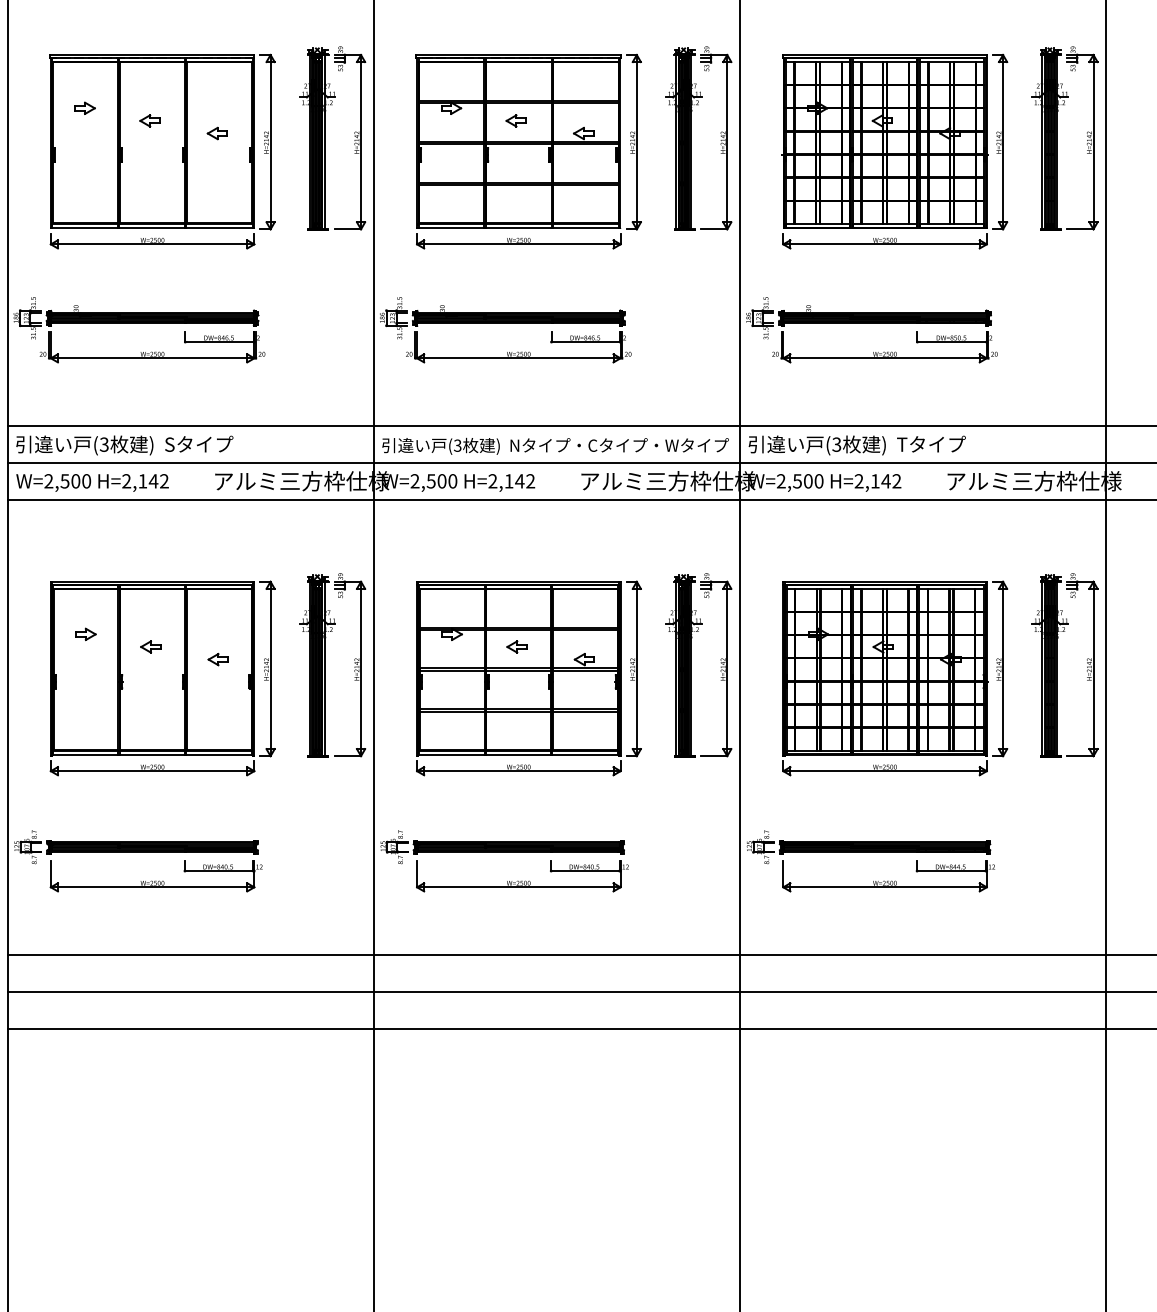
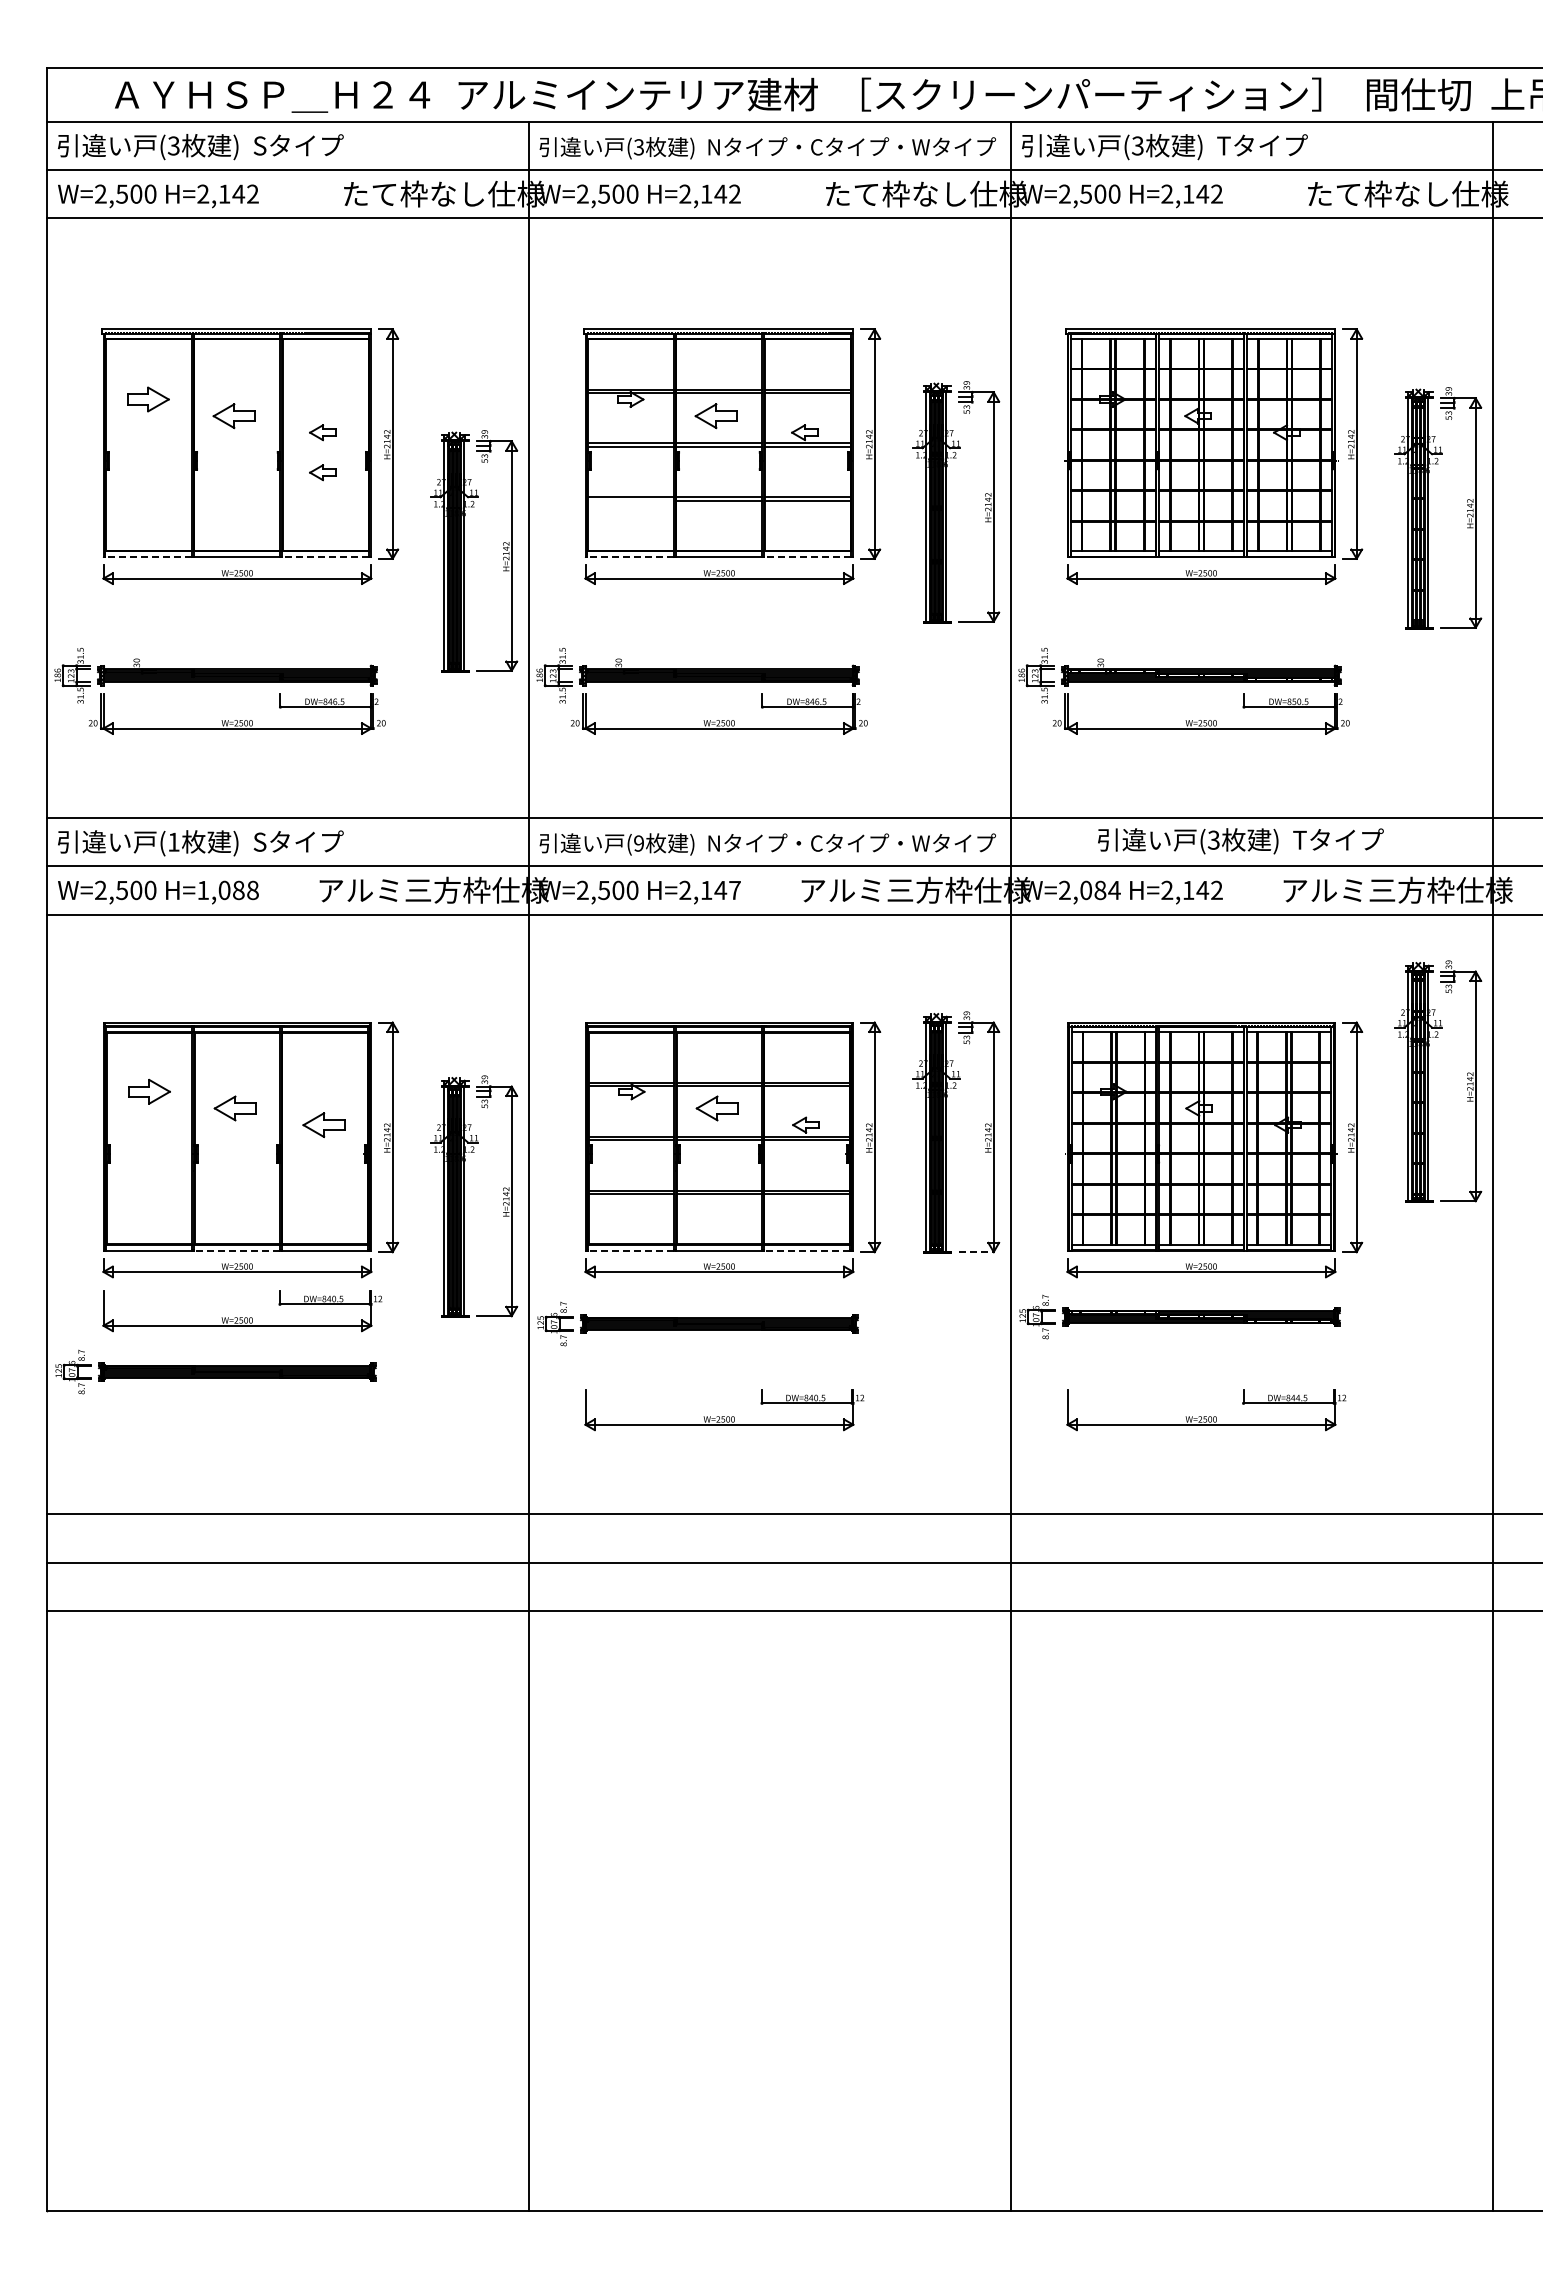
part: (85, 108) -> (148, 399), size x1.6
part: (149, 120) -> (233, 415), size x1.6
part: (515, 120) -> (715, 415), size x1.6
part: (325, 138) -> (464, 551), moved
part: (691, 138) -> (946, 502), moved
part: (1057, 138) -> (1428, 508), moved
part: (217, 163) -> (322, 472), added
line: (452, 185) -> (631, 500), removed
line: (85, 228) -> (148, 557), solid -> dashed
line: (219, 228) -> (325, 557), solid -> dashed
line: (451, 228) -> (630, 557), solid -> dashed
line: (585, 228) -> (807, 557), solid -> dashed
text: (104, 444) -> (173, 841), (3 -> (1
text: (457, 445) -> (638, 843), (3 -> (9
text: (857, 445) -> (1240, 841), moved
text: (530, 480) -> (734, 889), H=2,142 -> H=2,147
text: (145, 481) -> (227, 890), H=2,142 -> H=1,088
text: (808, 481) -> (1100, 890), W=2,500 -> W=2,084
part: (85, 634) -> (149, 1091), size x1.6
part: (150, 647) -> (234, 1108), size x1.6
part: (516, 647) -> (716, 1108), size x1.6
part: (218, 659) -> (323, 1124), size x1.6
part: (325, 665) -> (464, 1196), moved
part: (1057, 665) -> (1428, 1081), moved
line: (151, 754) -> (236, 1250), solid -> dashed
line: (451, 754) -> (630, 1250), solid -> dashed
line: (585, 754) -> (806, 1250), solid -> dashed
line: (714, 756) -> (976, 1252), solid -> dashed
part: (502, 846) -> (697, 1323), moved
part: (868, 846) -> (1179, 1316), moved
part: (156, 876) -> (242, 1311), moved

